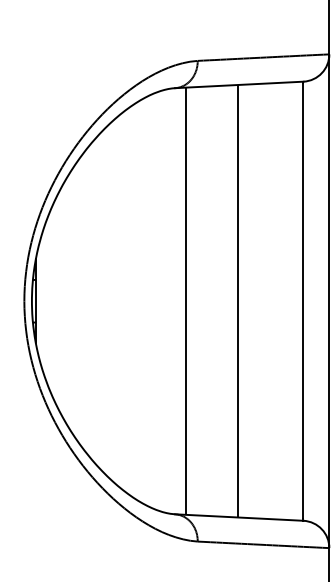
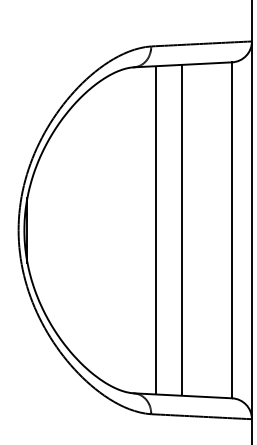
line: (185, 300) -> (155, 229), moved

